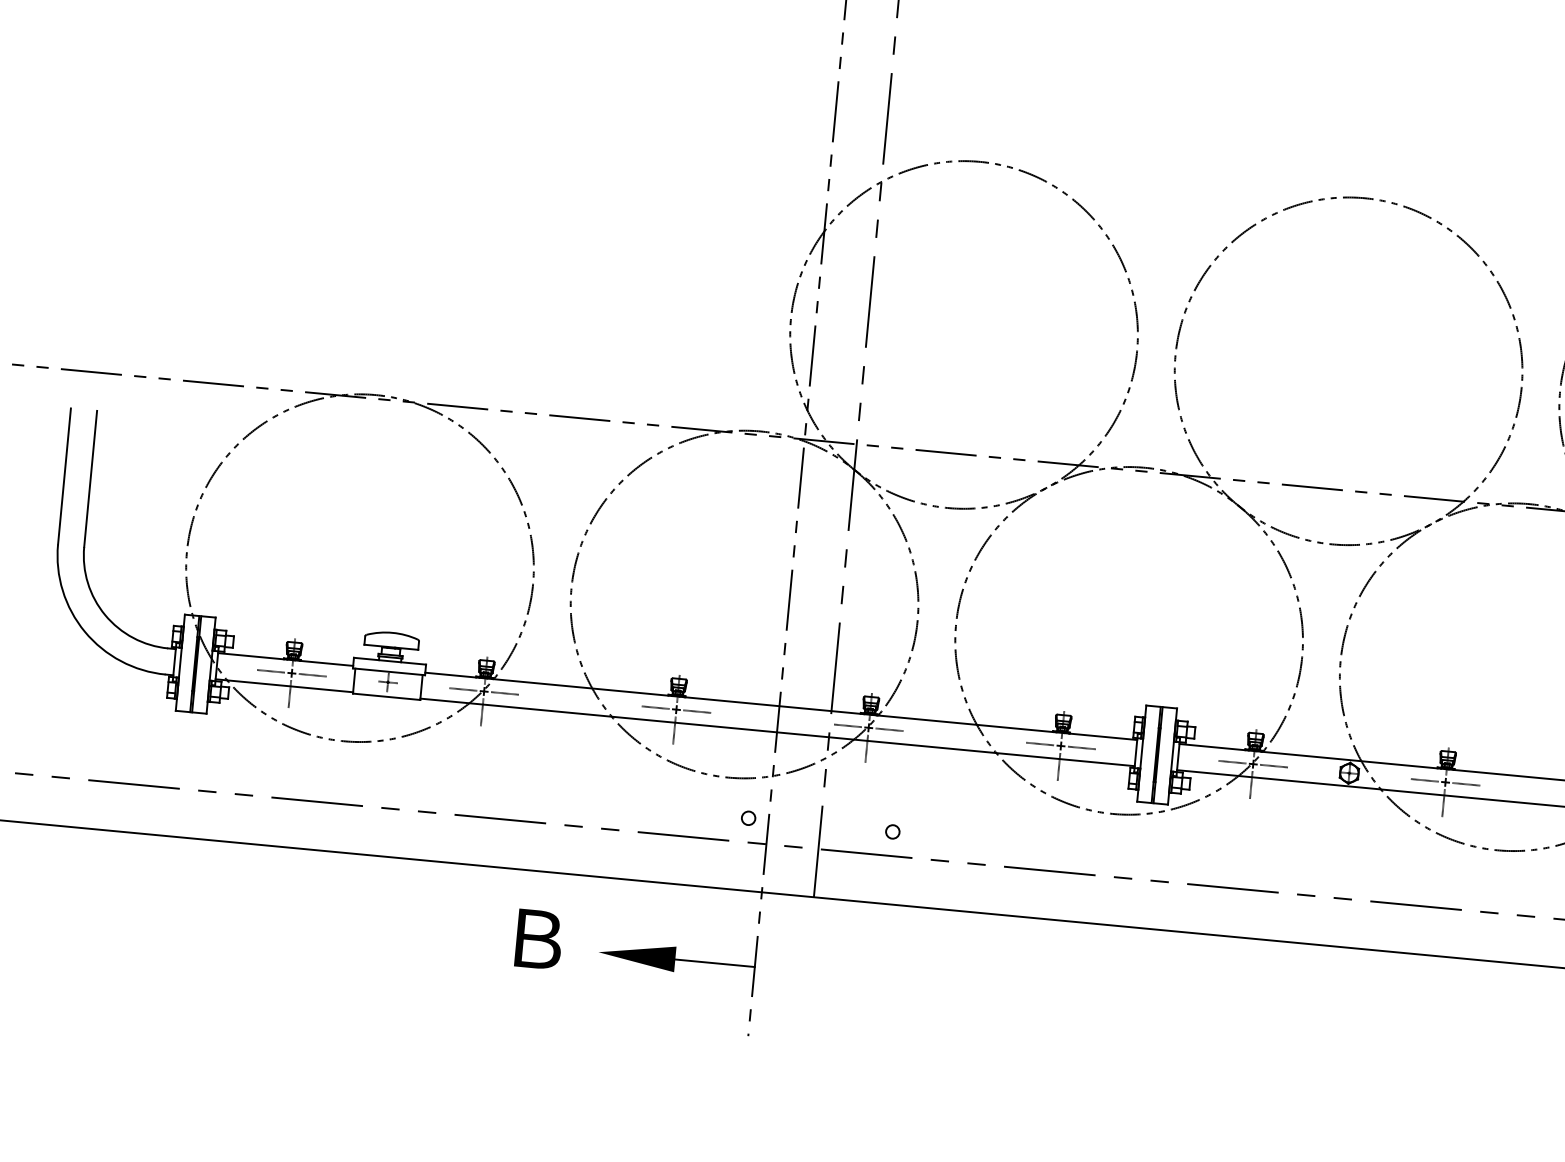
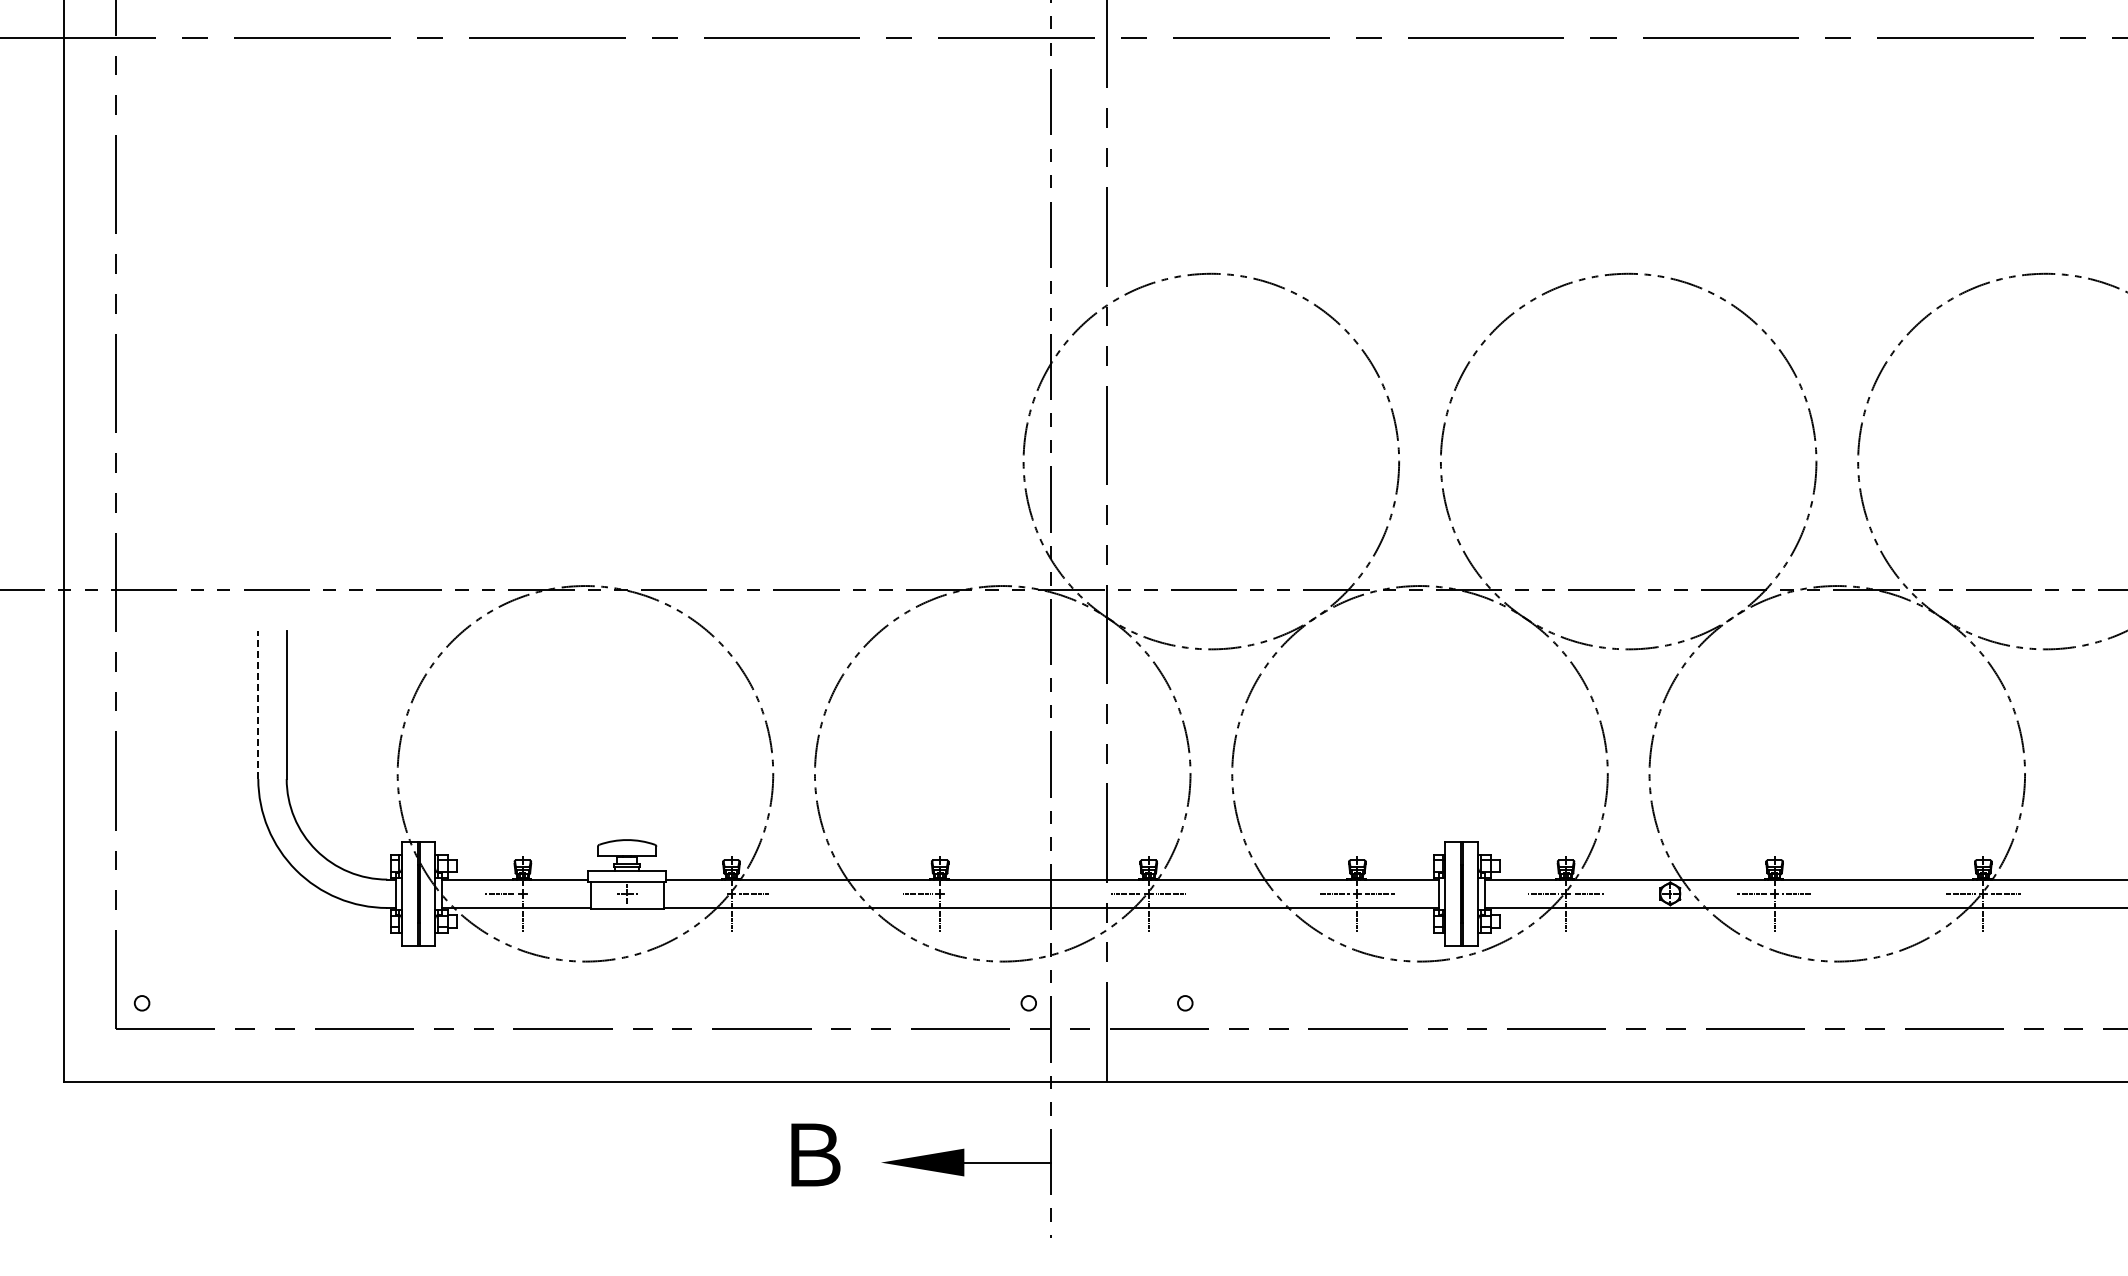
line: (64, 476) -> (258, 705), solid -> dashed
line: (312, 675) -> (545, 893), removed
line: (462, 689) -> (708, 893), removed
line: (697, 711) -> (962, 893), removed

